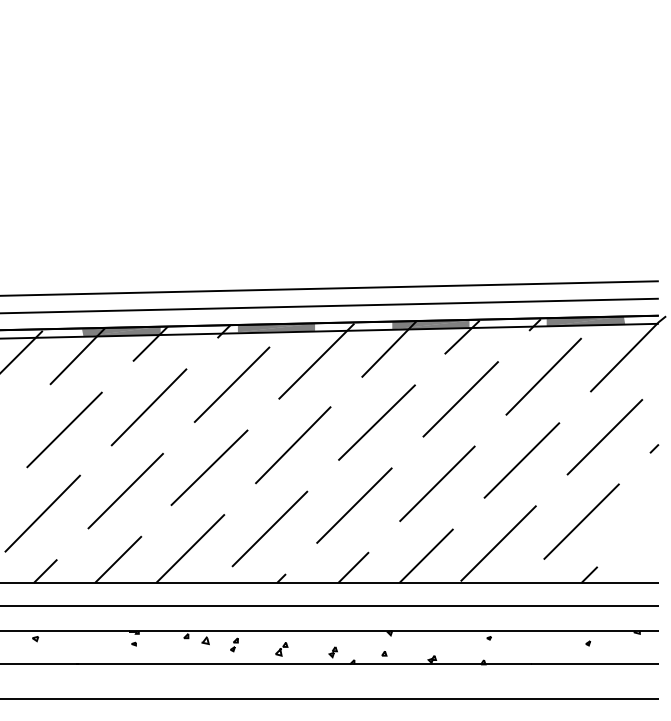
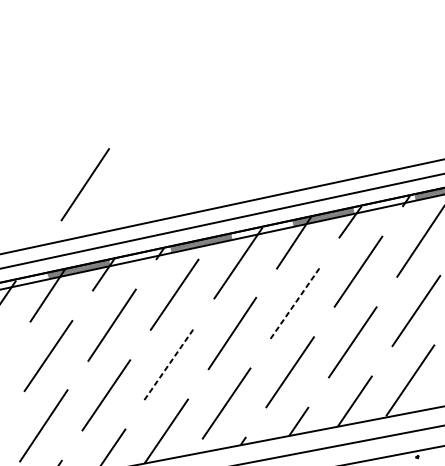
line: (148, 230) -> (84, 184), added
line: (377, 422) -> (295, 302), solid -> dashed
line: (209, 467) -> (169, 363), solid -> dashed

